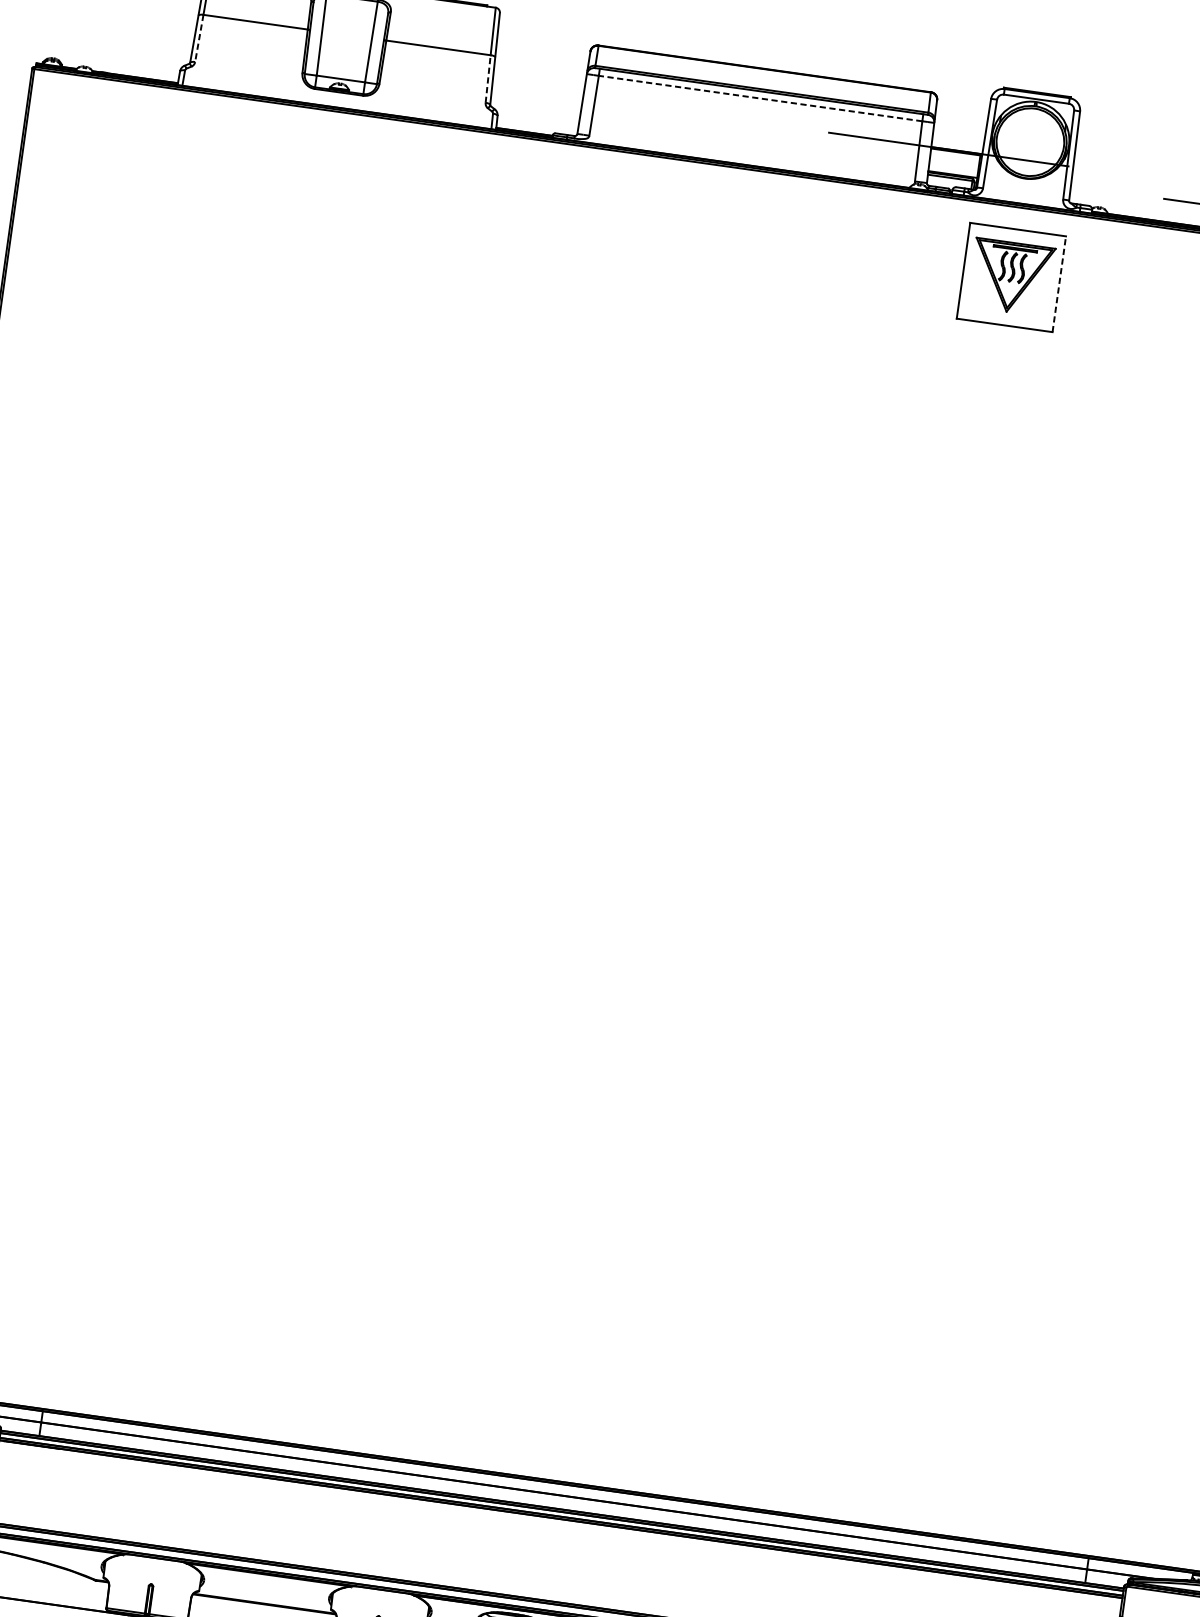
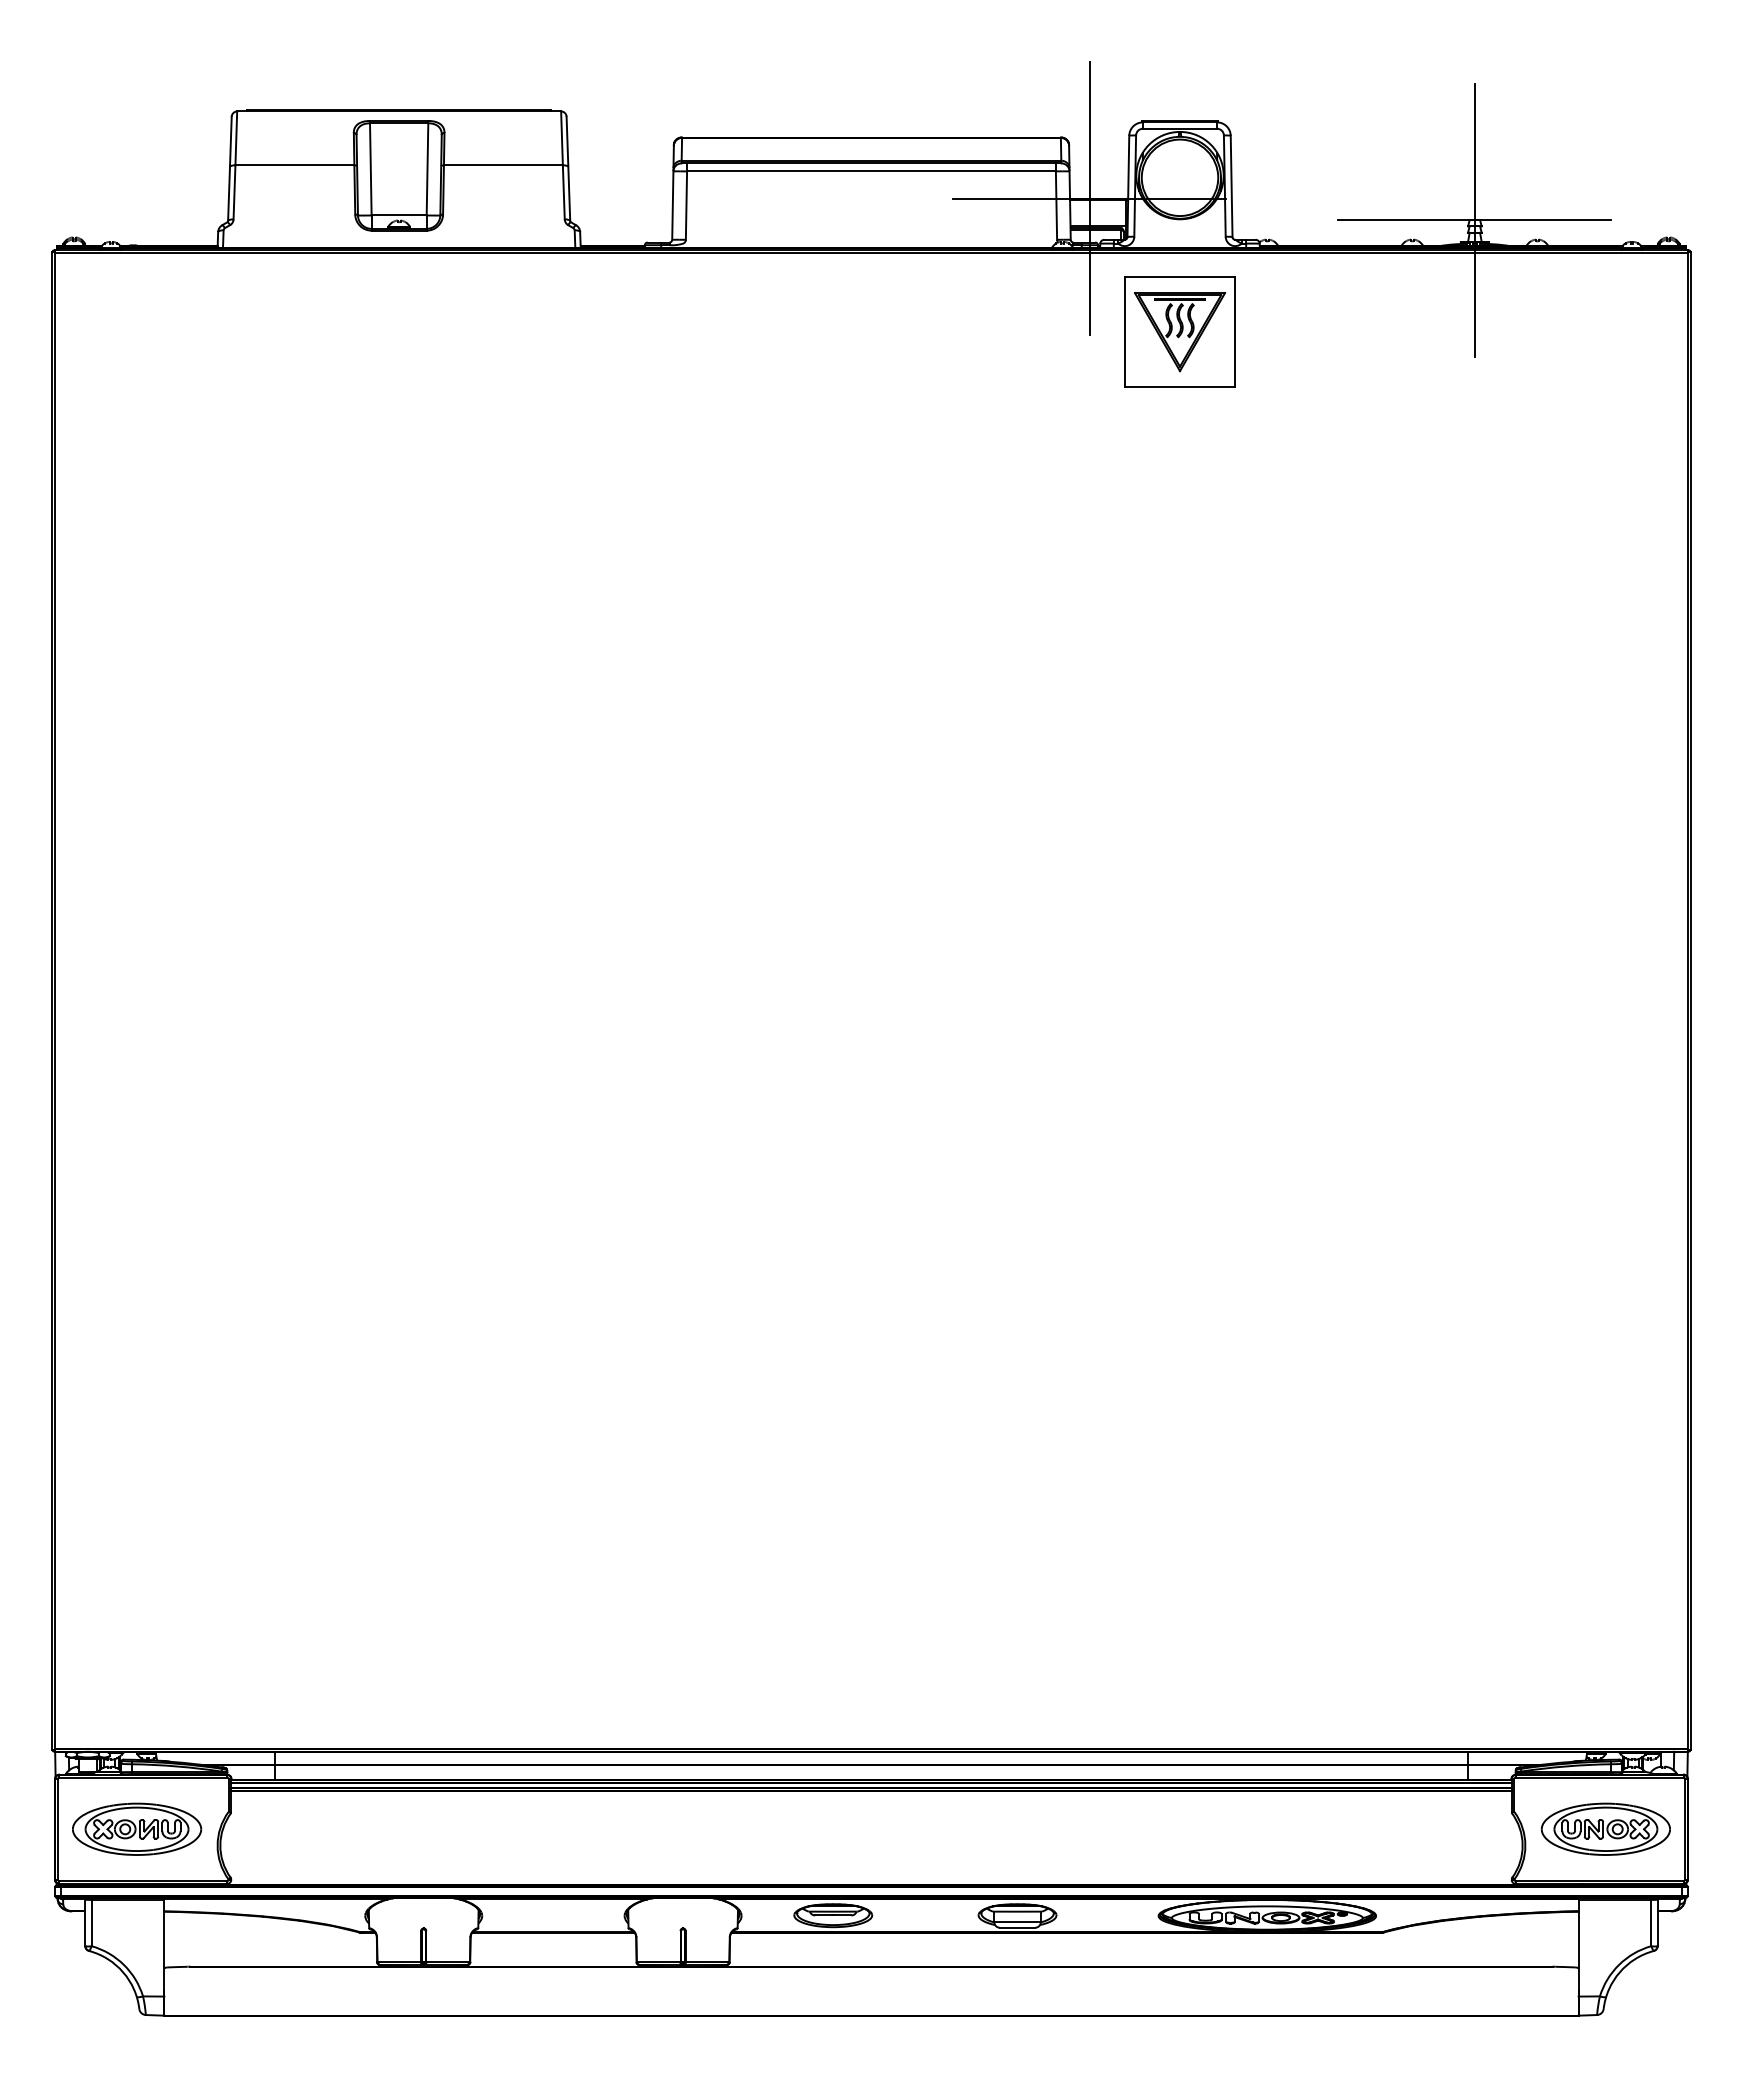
line: (199, 38) -> (234, 192), dashed -> solid
line: (487, 78) -> (563, 191), dashed -> solid
line: (759, 98) -> (870, 171), dashed -> solid
line: (948, 149) -> (1089, 198), added
line: (1059, 284) -> (1234, 332), dashed -> solid

